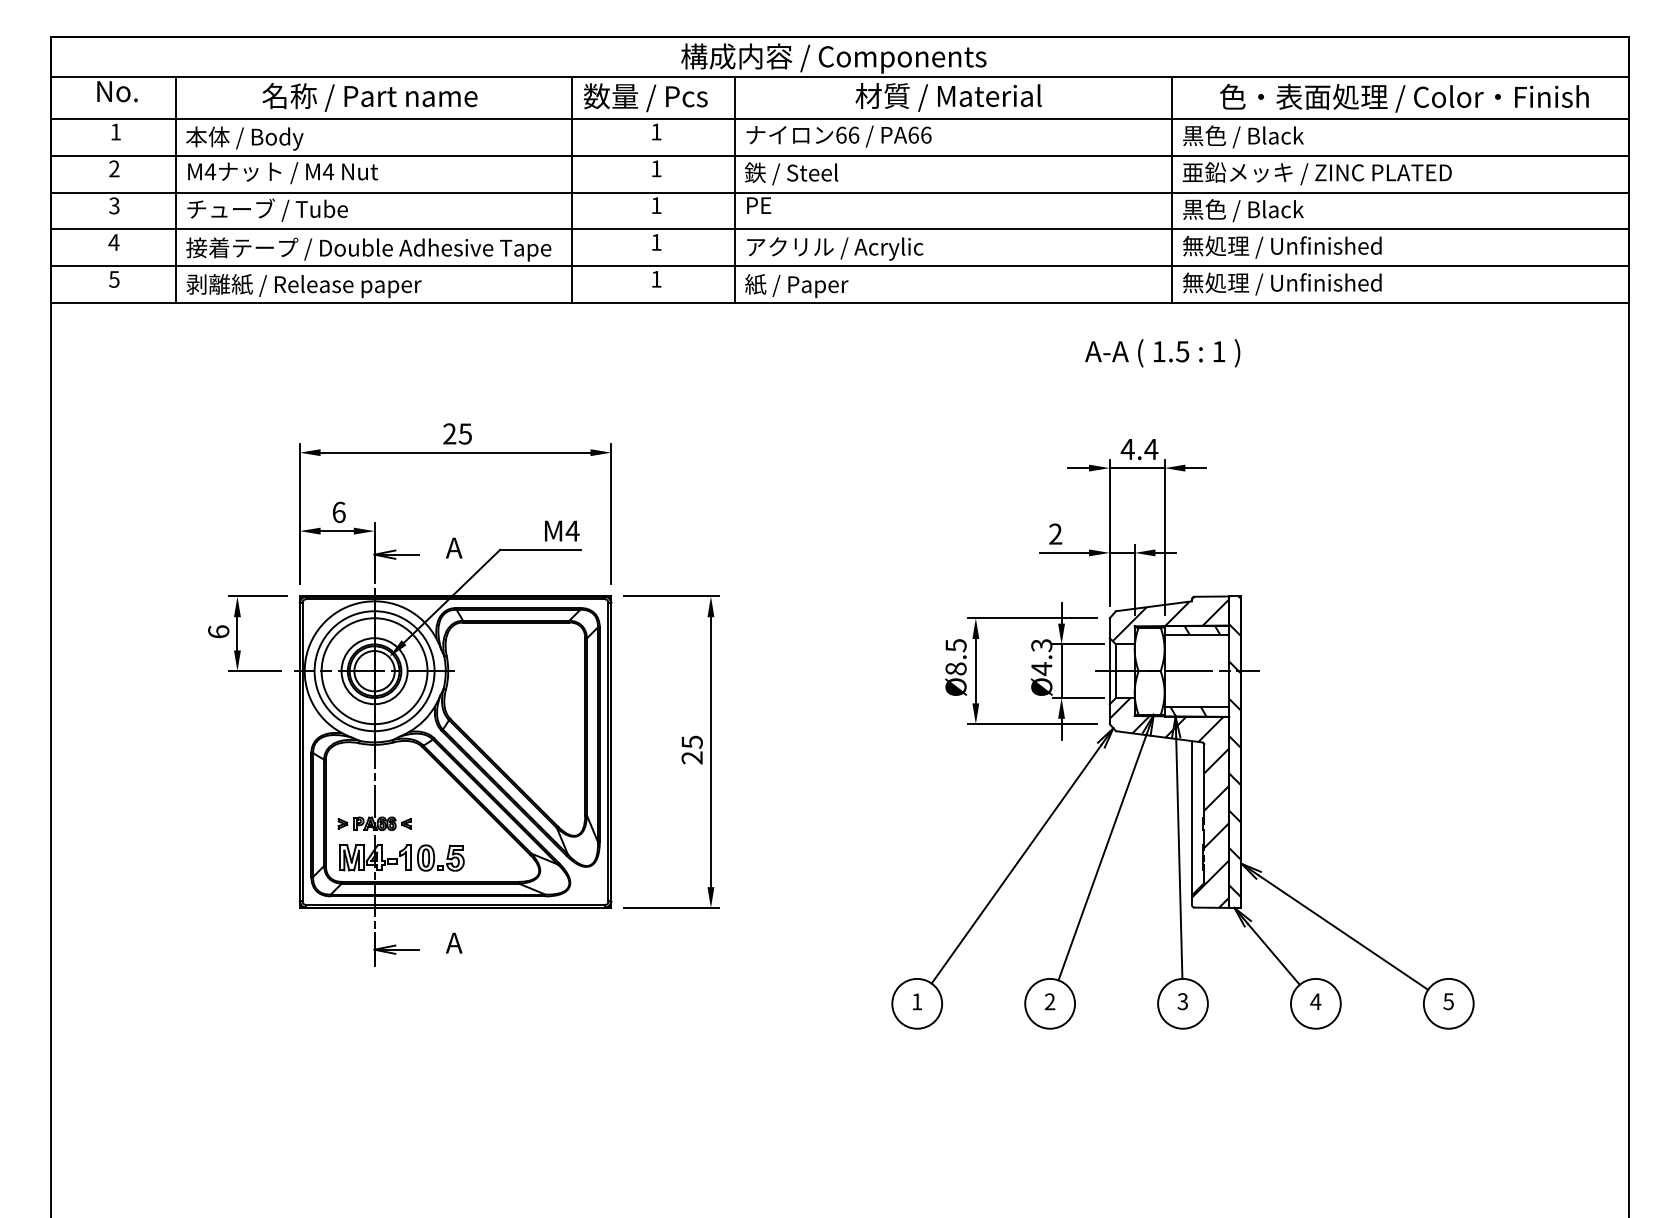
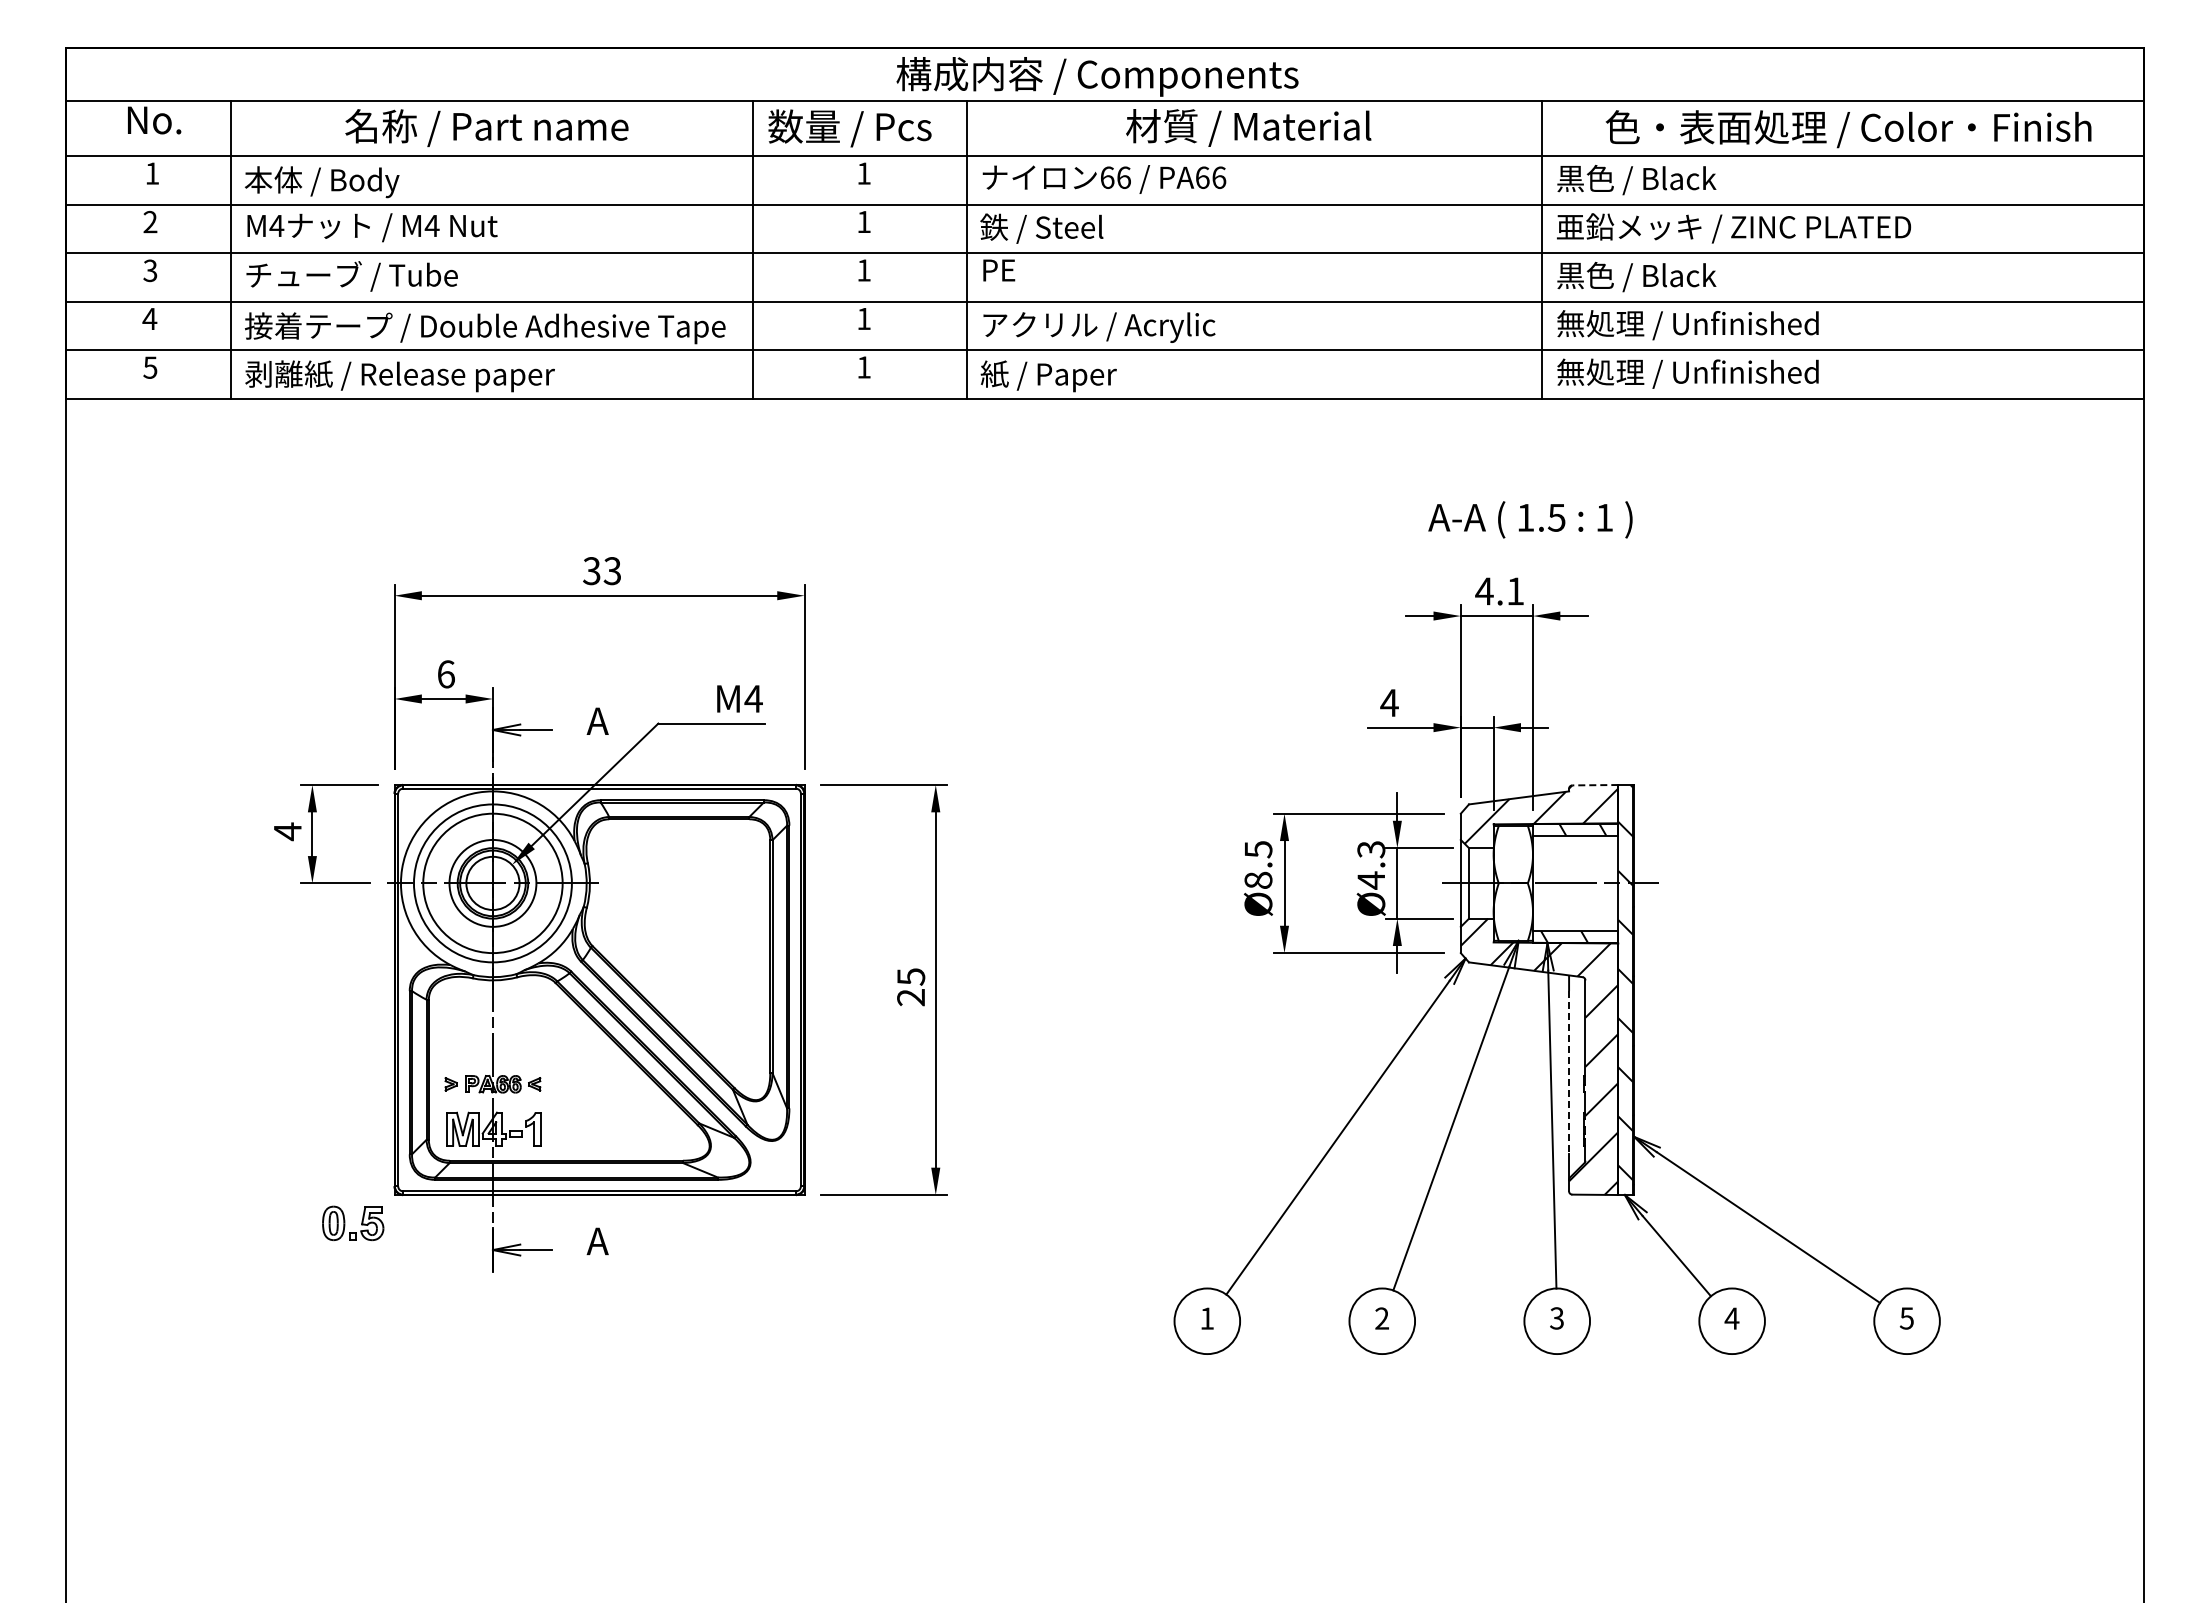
text: (1162, 353) -> (1530, 519), moved
text: (457, 434) -> (602, 571), 25 -> 33
text: (1151, 449) -> (1515, 591), 4.4 -> 4.1
text: (1055, 533) -> (1389, 702), 2 -> 4
line: (1212, 596) -> (1595, 785), solid -> dashed
text: (218, 631) -> (287, 831), 6 -> 4
line: (1192, 814) -> (1569, 1072), solid -> dashed
part: (435, 857) -> (345, 1222), moved

